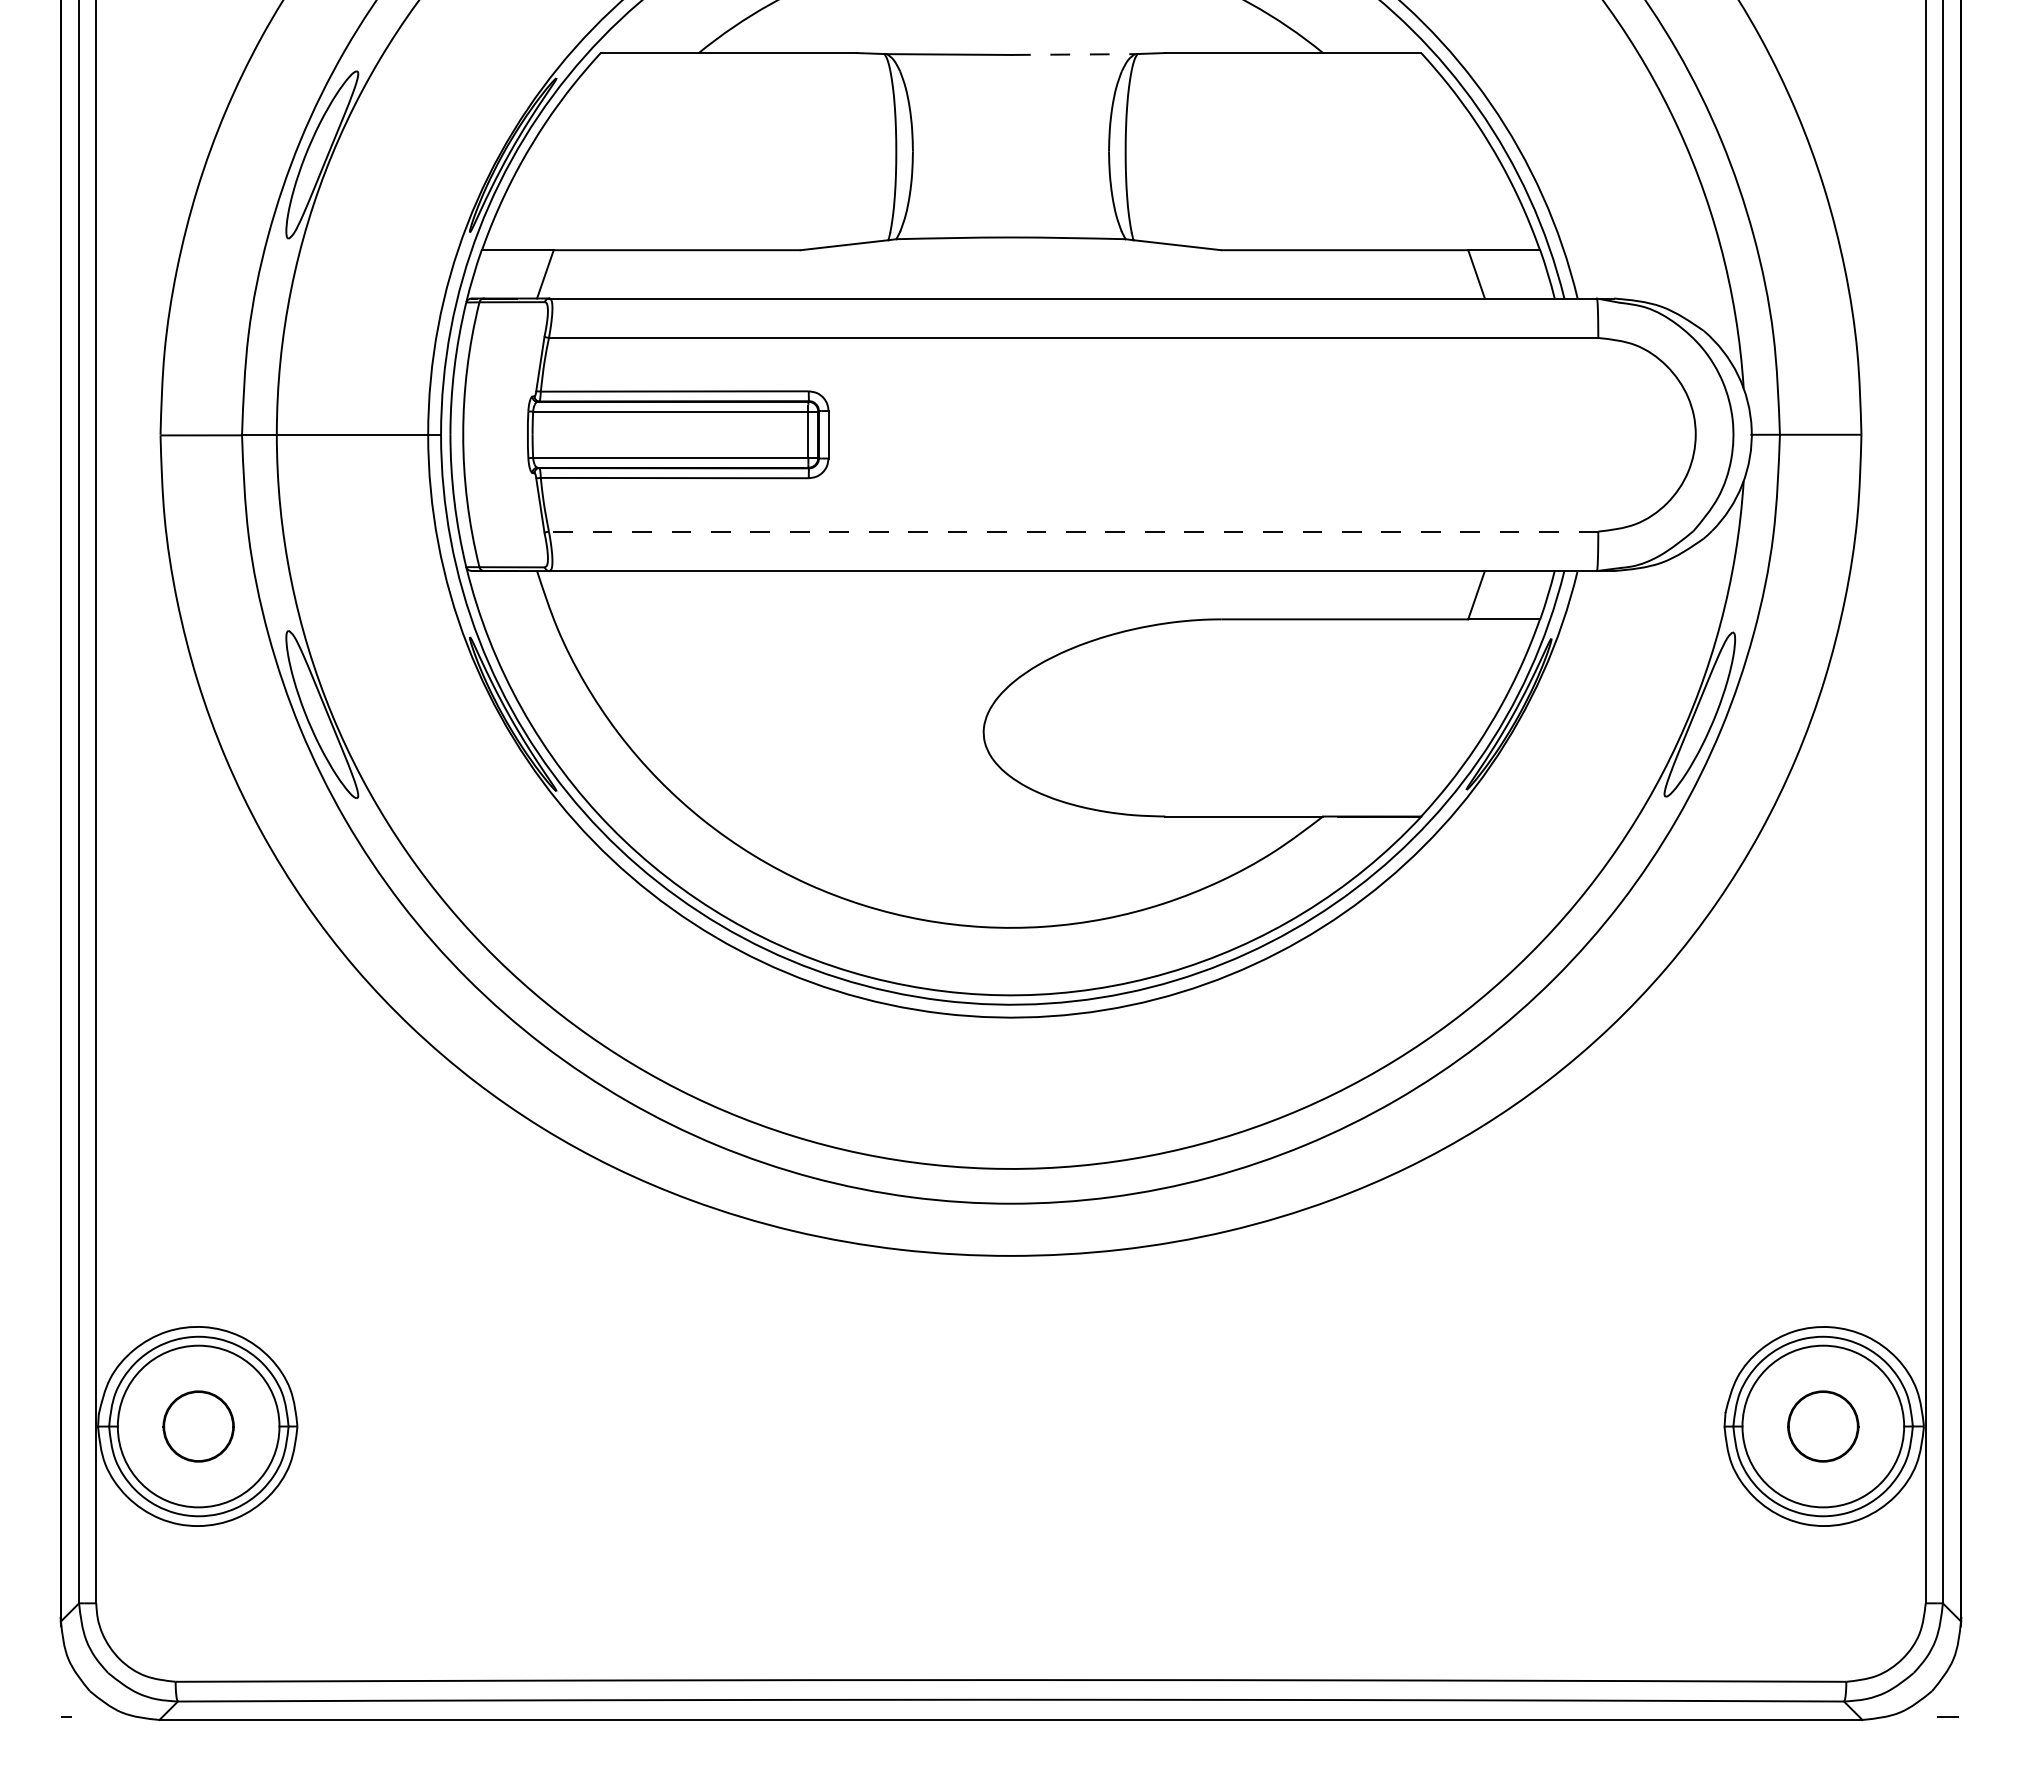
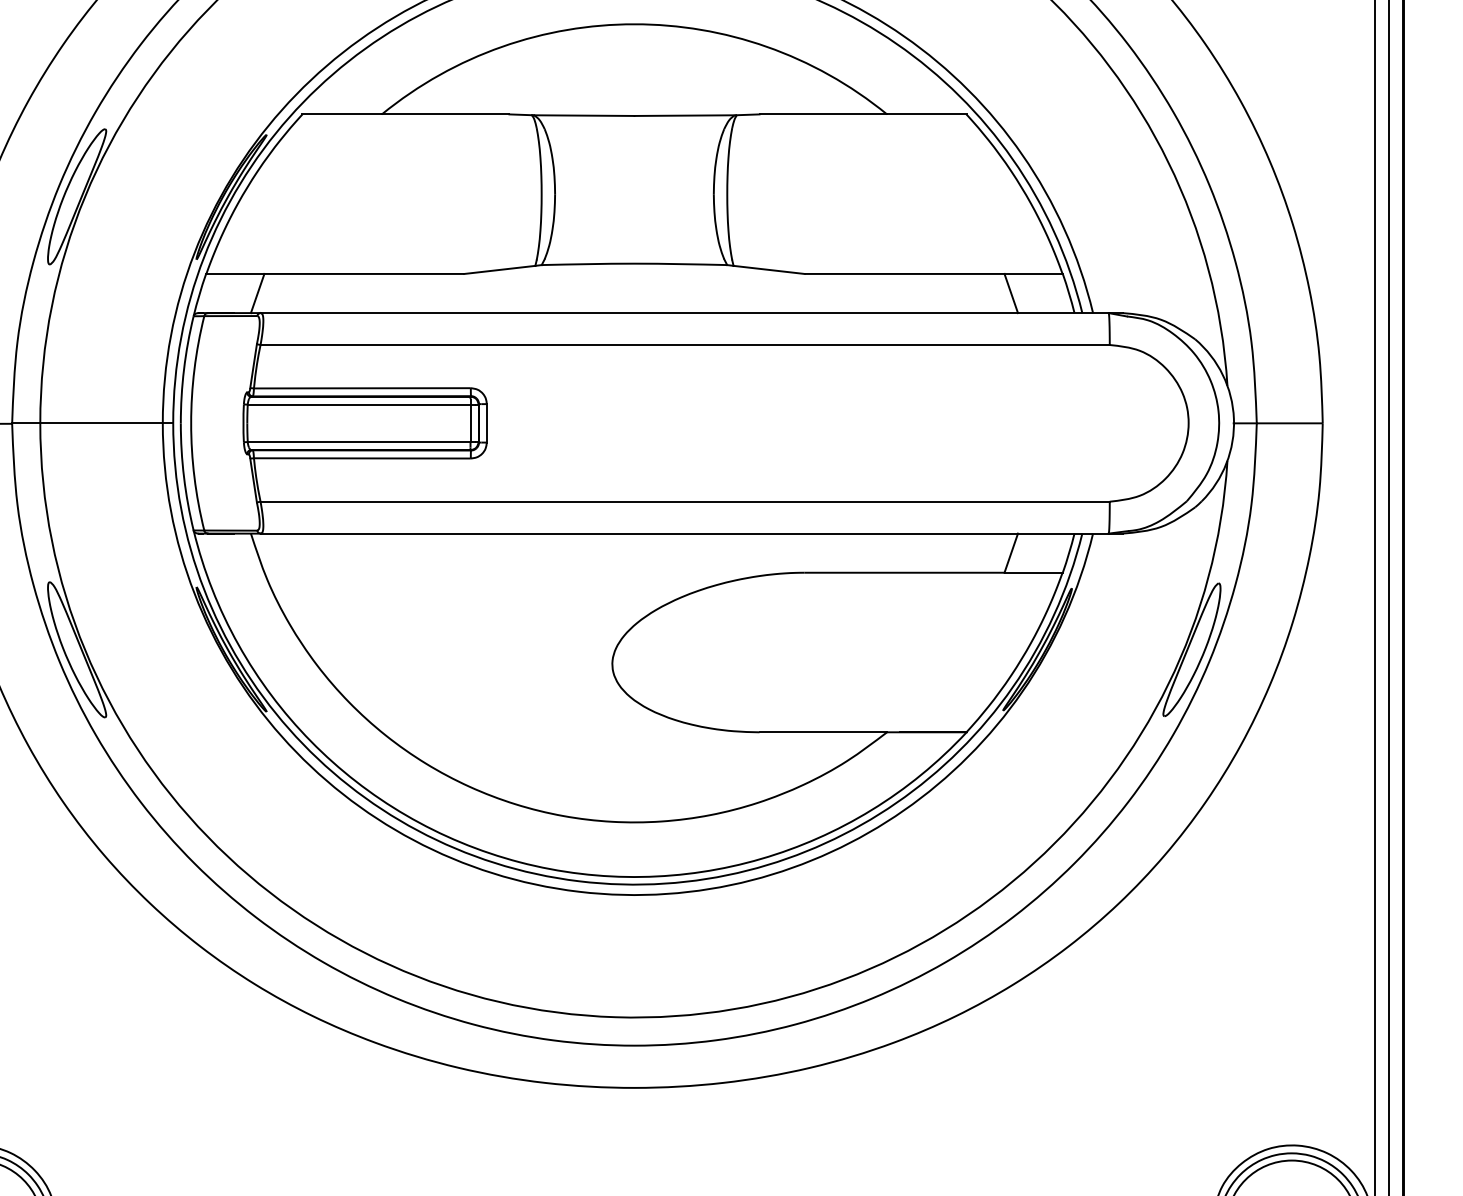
line: (1073, 54) -> (685, 115), dashed -> solid
line: (1073, 531) -> (685, 501), dashed -> solid

